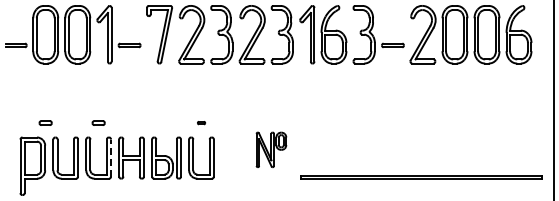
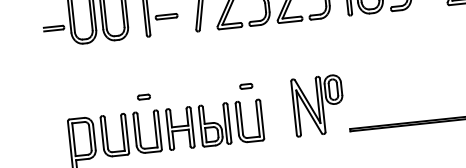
part: (45, 122) -> (91, 102), removed
part: (201, 122) -> (246, 85), size x1.67
part: (271, 149) -> (318, 105), size x1.67
line: (111, 158) -> (160, 131), dashed -> solid

